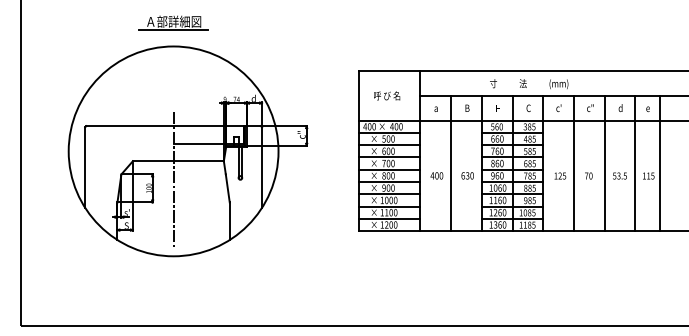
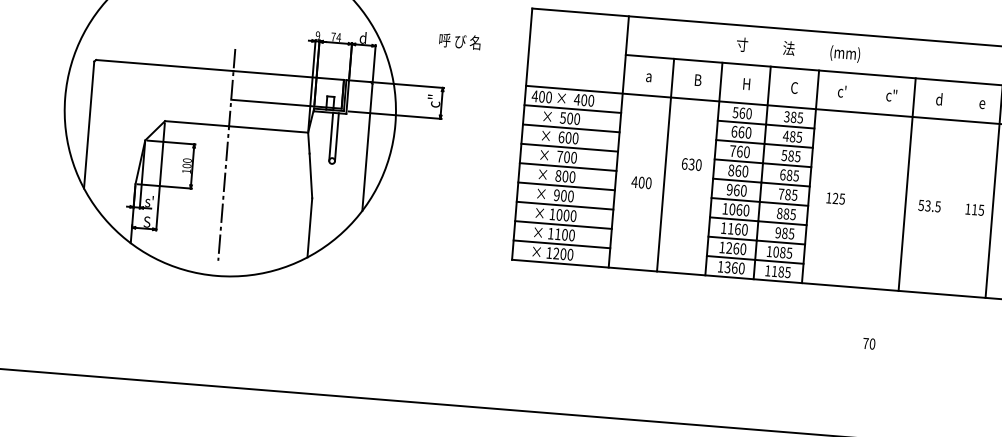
text: (387, 95) -> (460, 40), moved
line: (573, 163) -> (858, 180), removed
line: (635, 163) -> (955, 188), removed
text: (467, 175) -> (691, 163), moved
text: (588, 175) -> (868, 342), moved

